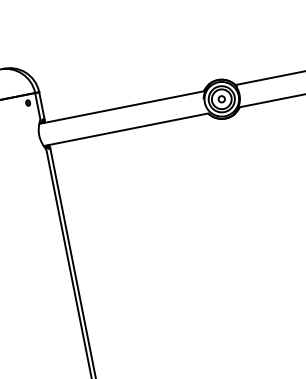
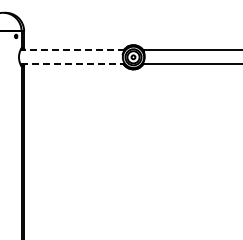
line: (122, 107) -> (72, 50), solid -> dashed
line: (126, 129) -> (72, 64), solid -> dashed

